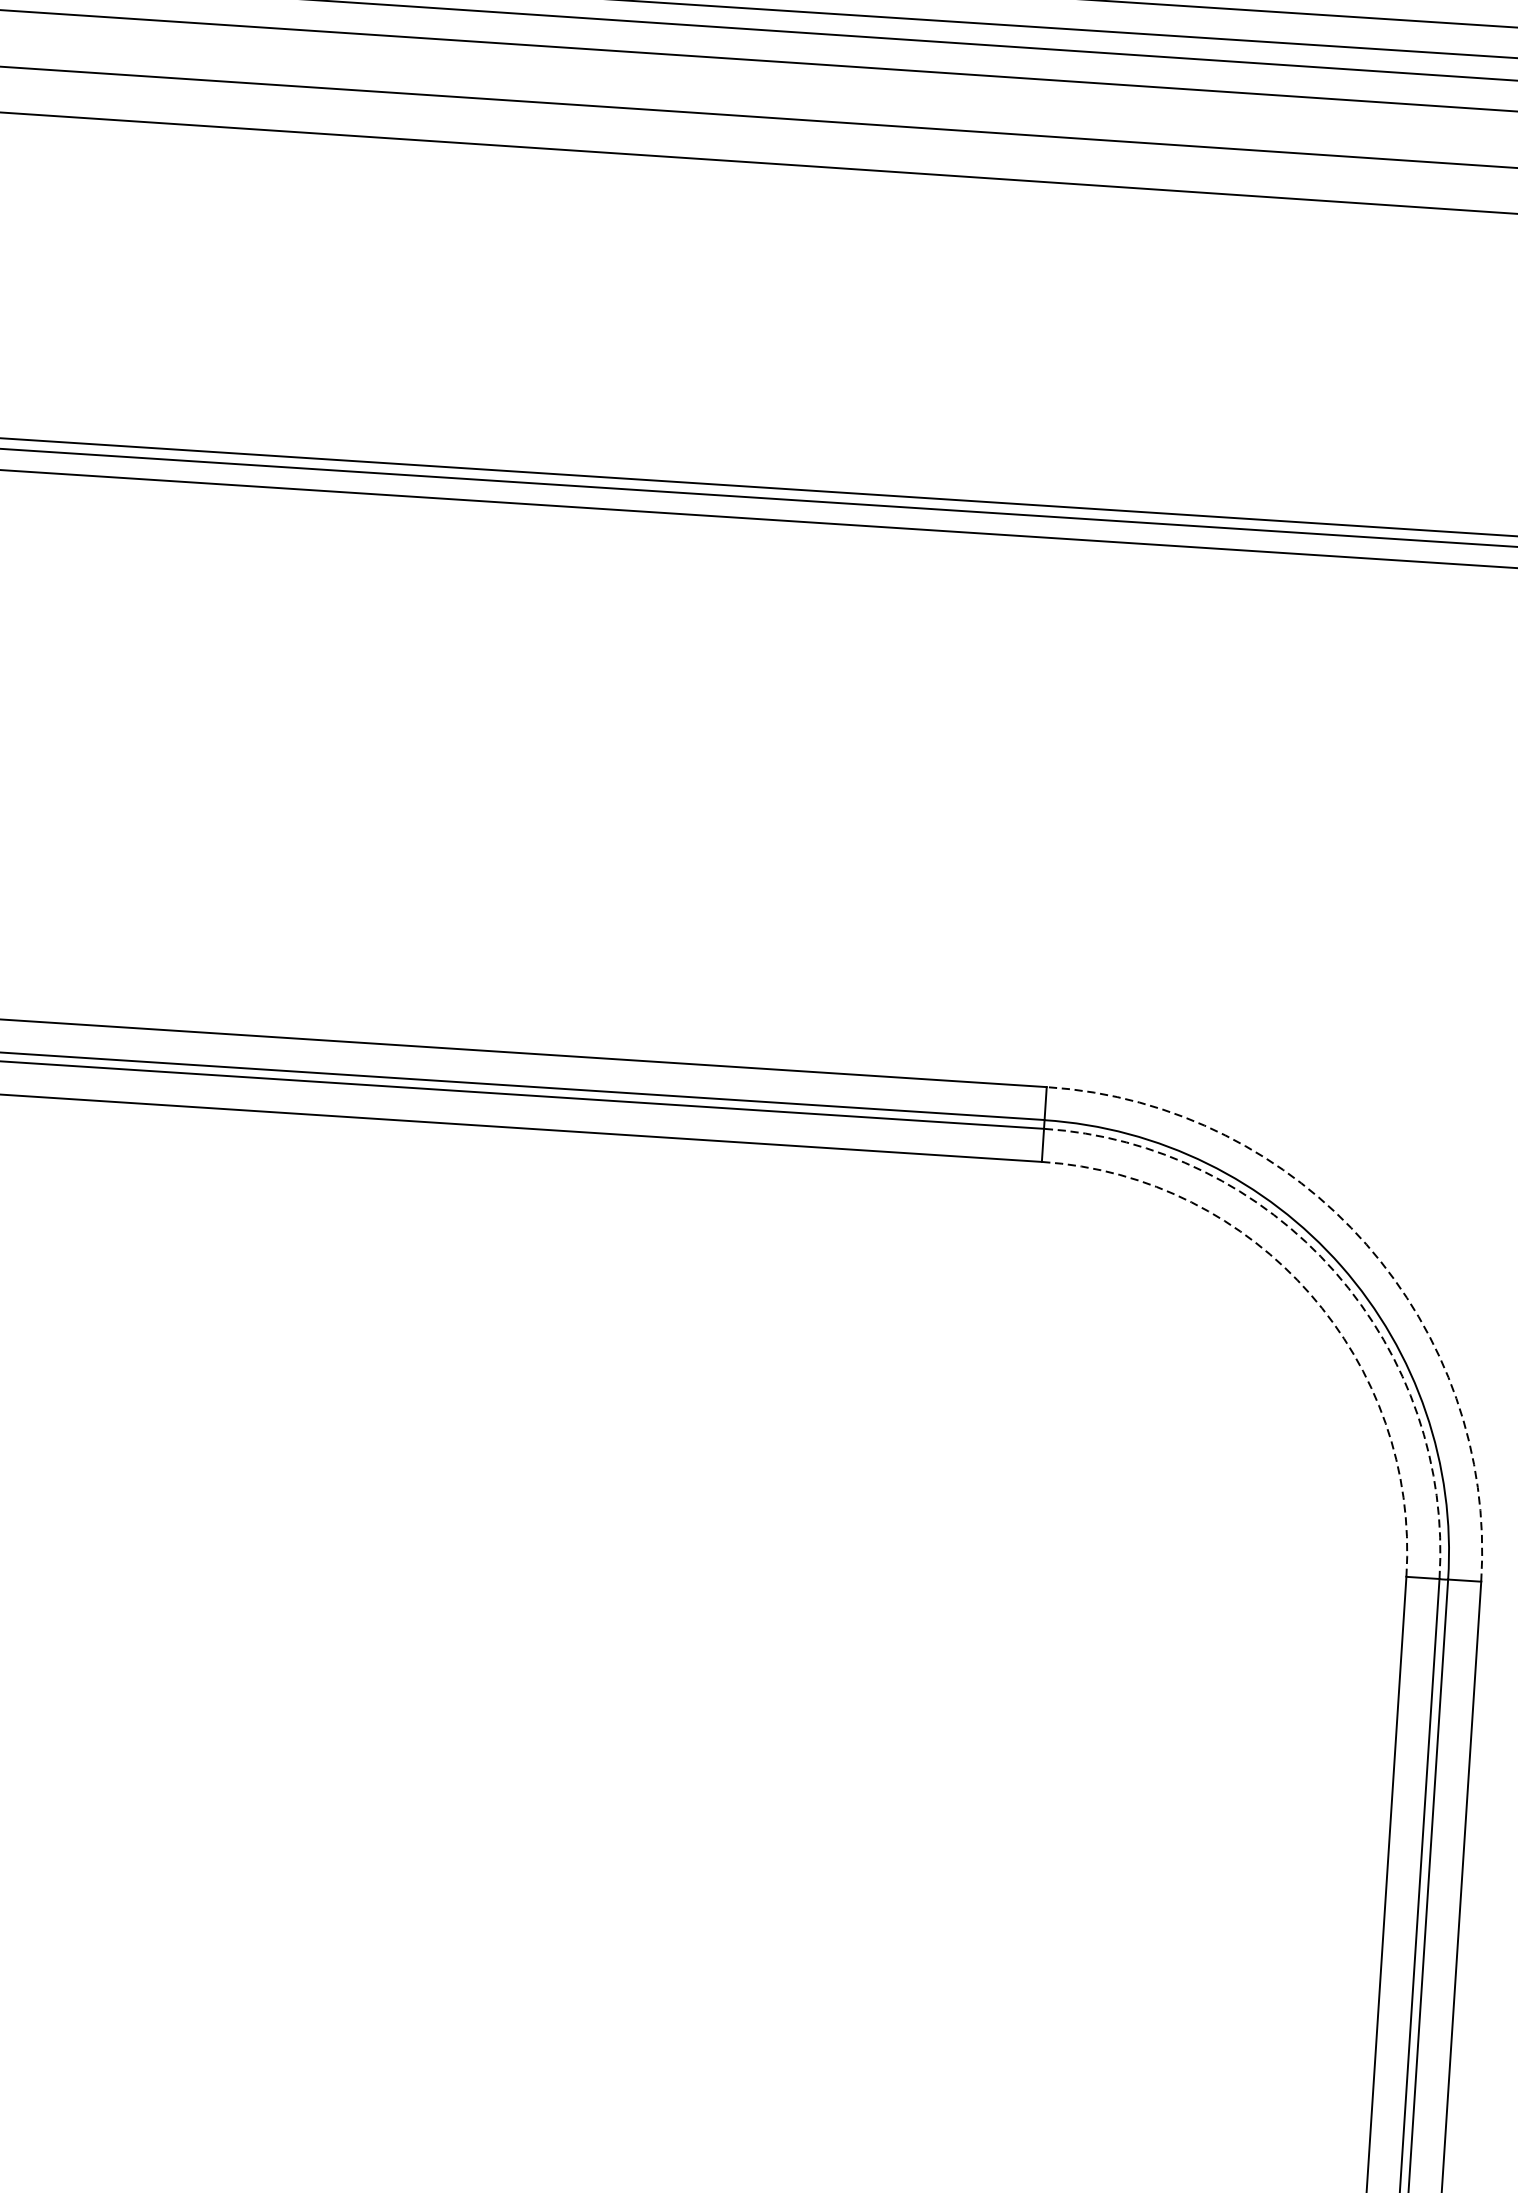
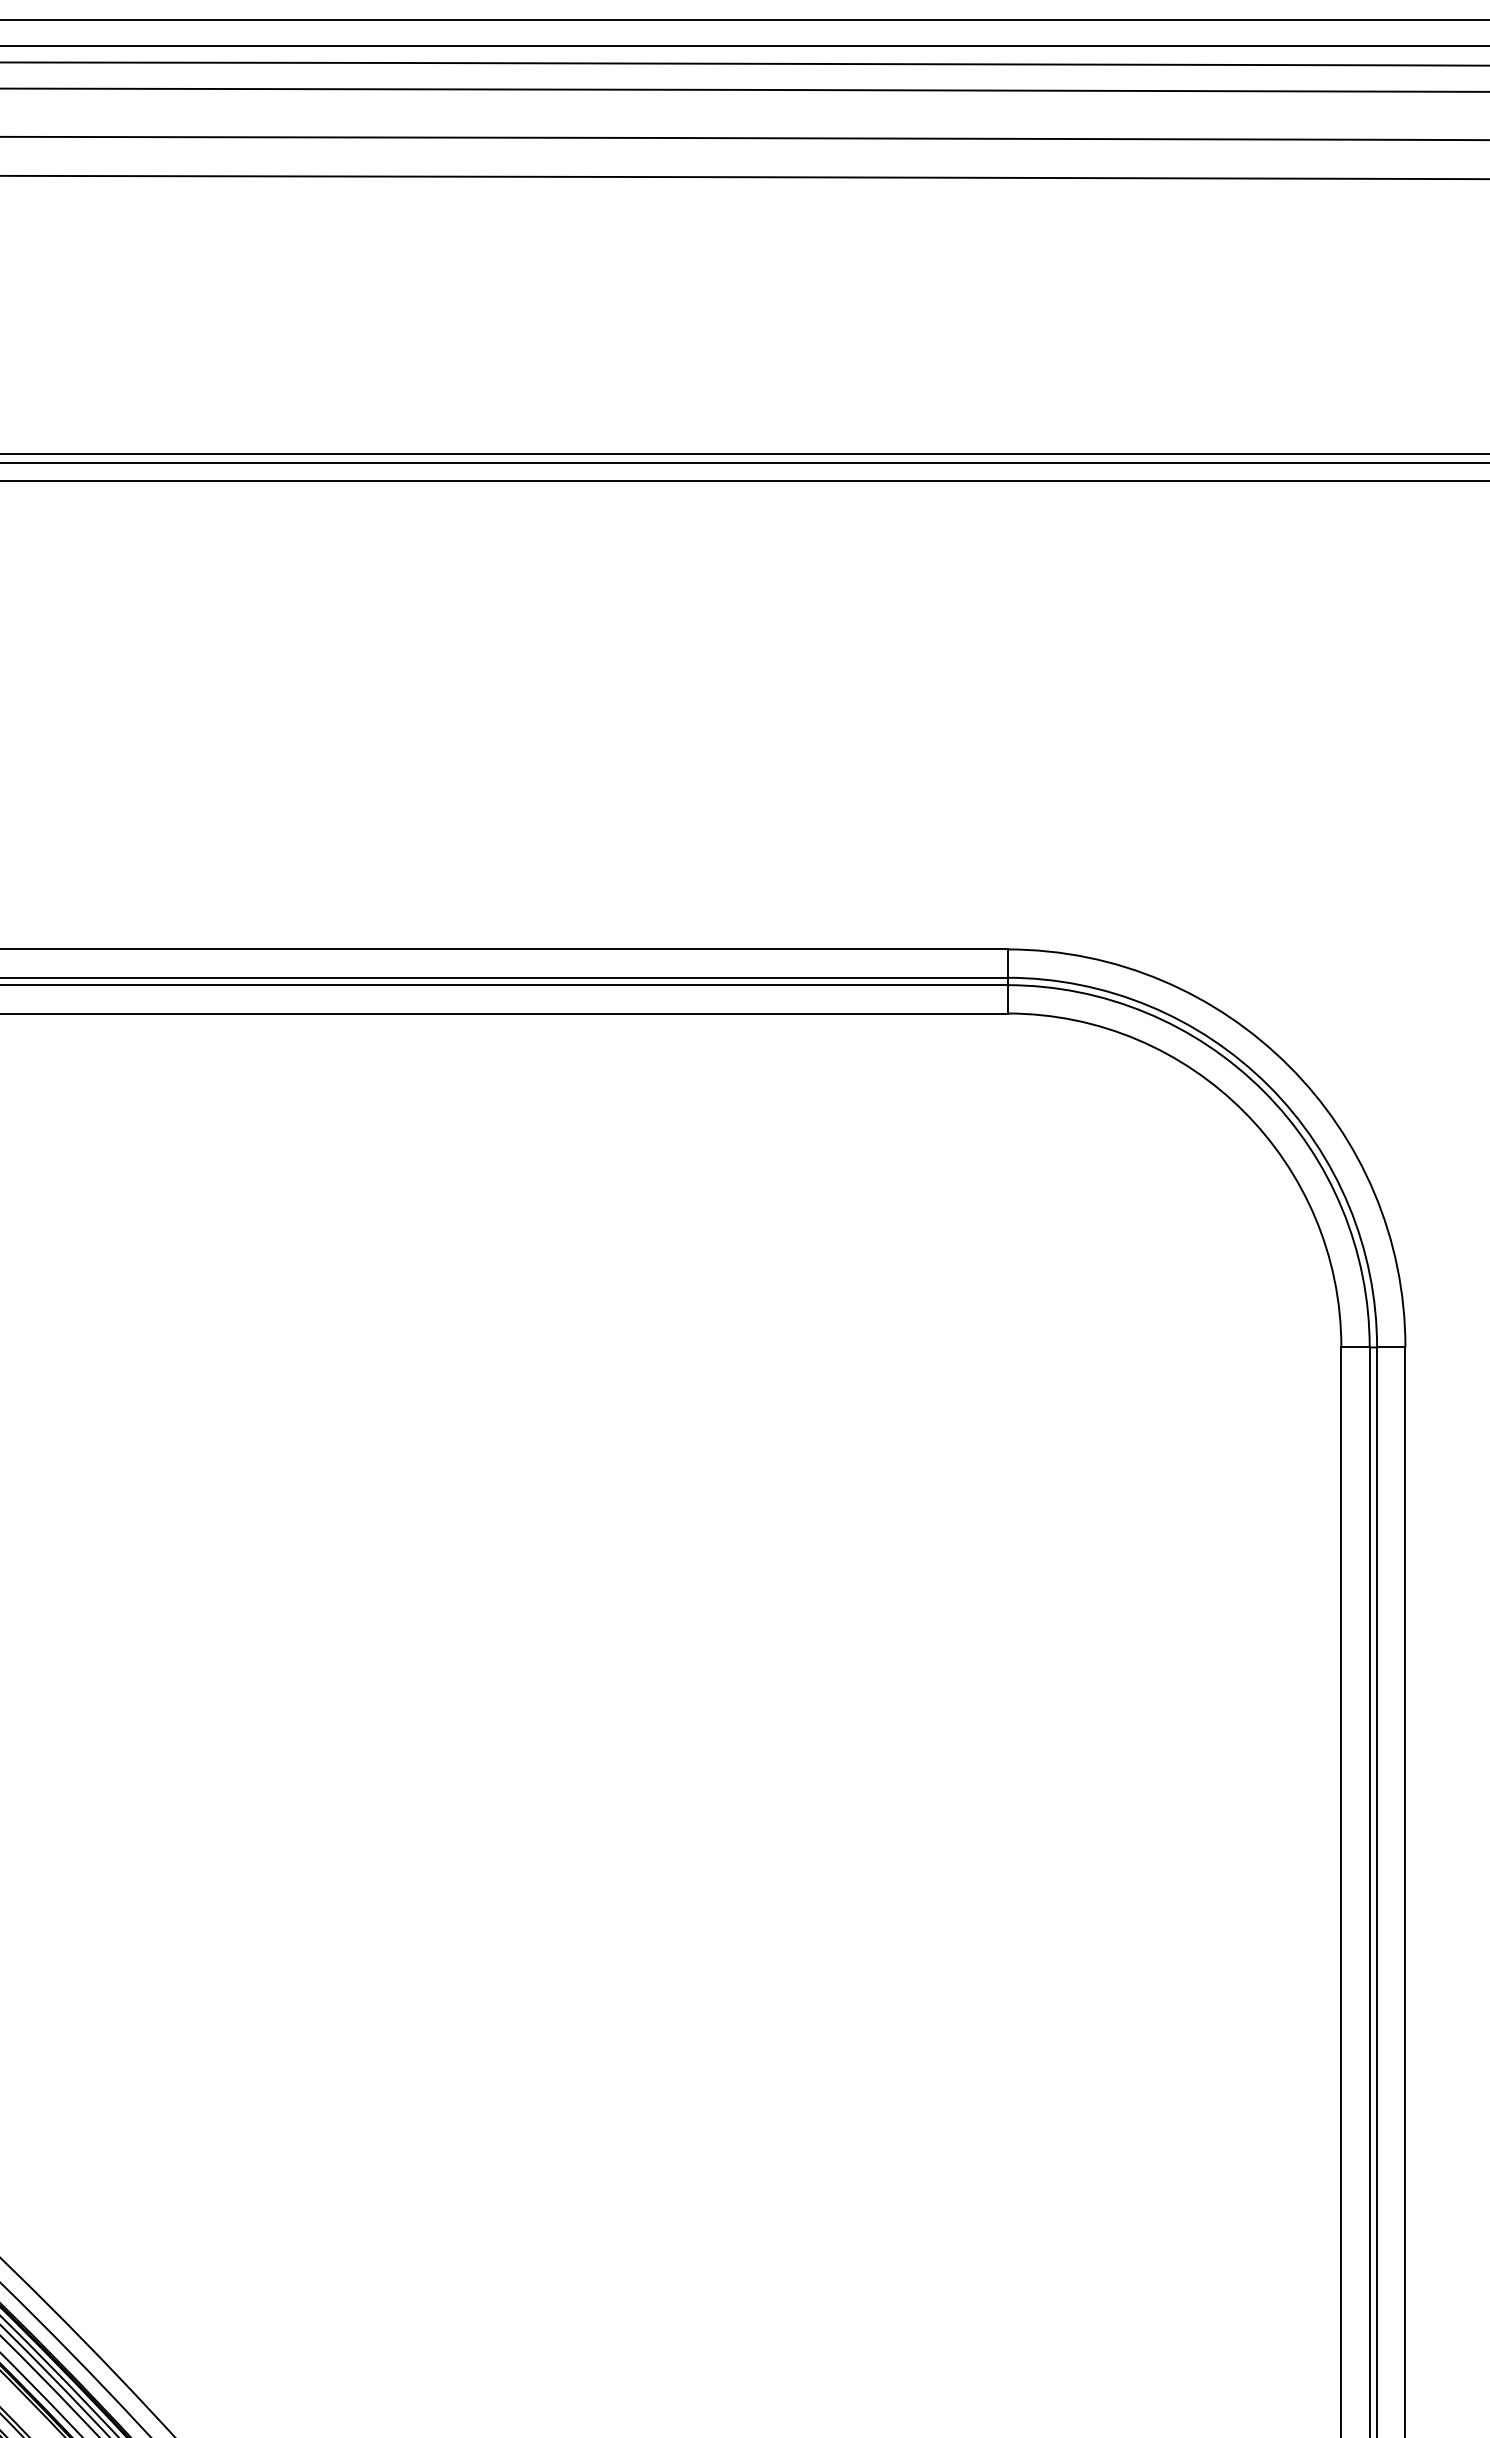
arc: (1365, 1243) -> (1288, 1065), dashed -> solid
arc: (1334, 1272) -> (1263, 1091), dashed -> solid
arc: (1309, 1294) -> (1243, 1111), dashed -> solid

